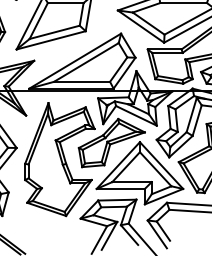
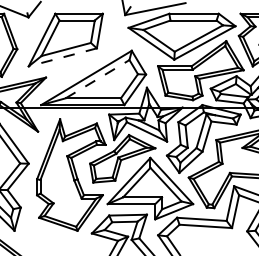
line: (50, 40) -> (62, 57), solid -> dashed
line: (86, 61) -> (97, 78), solid -> dashed

